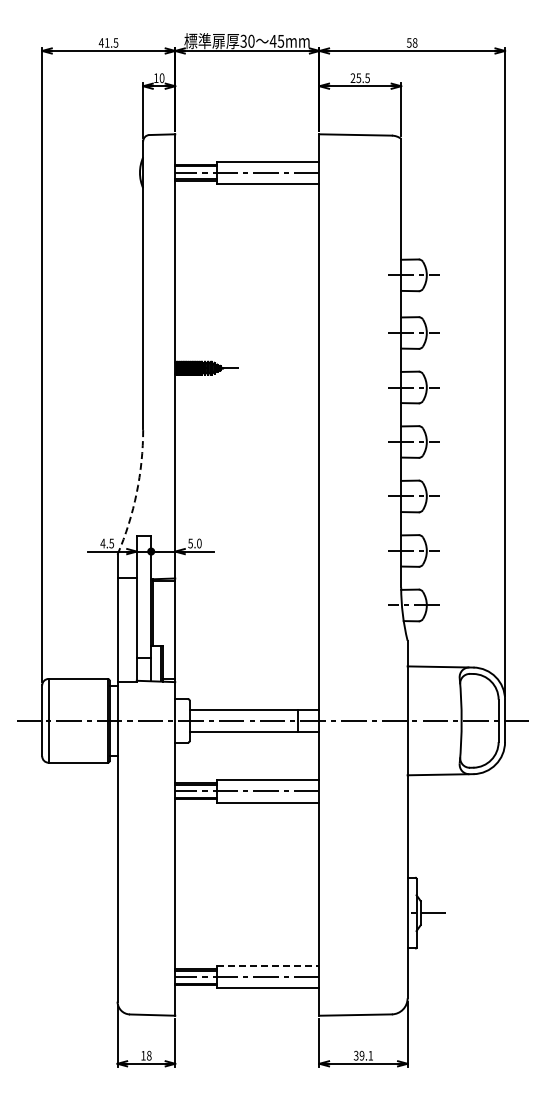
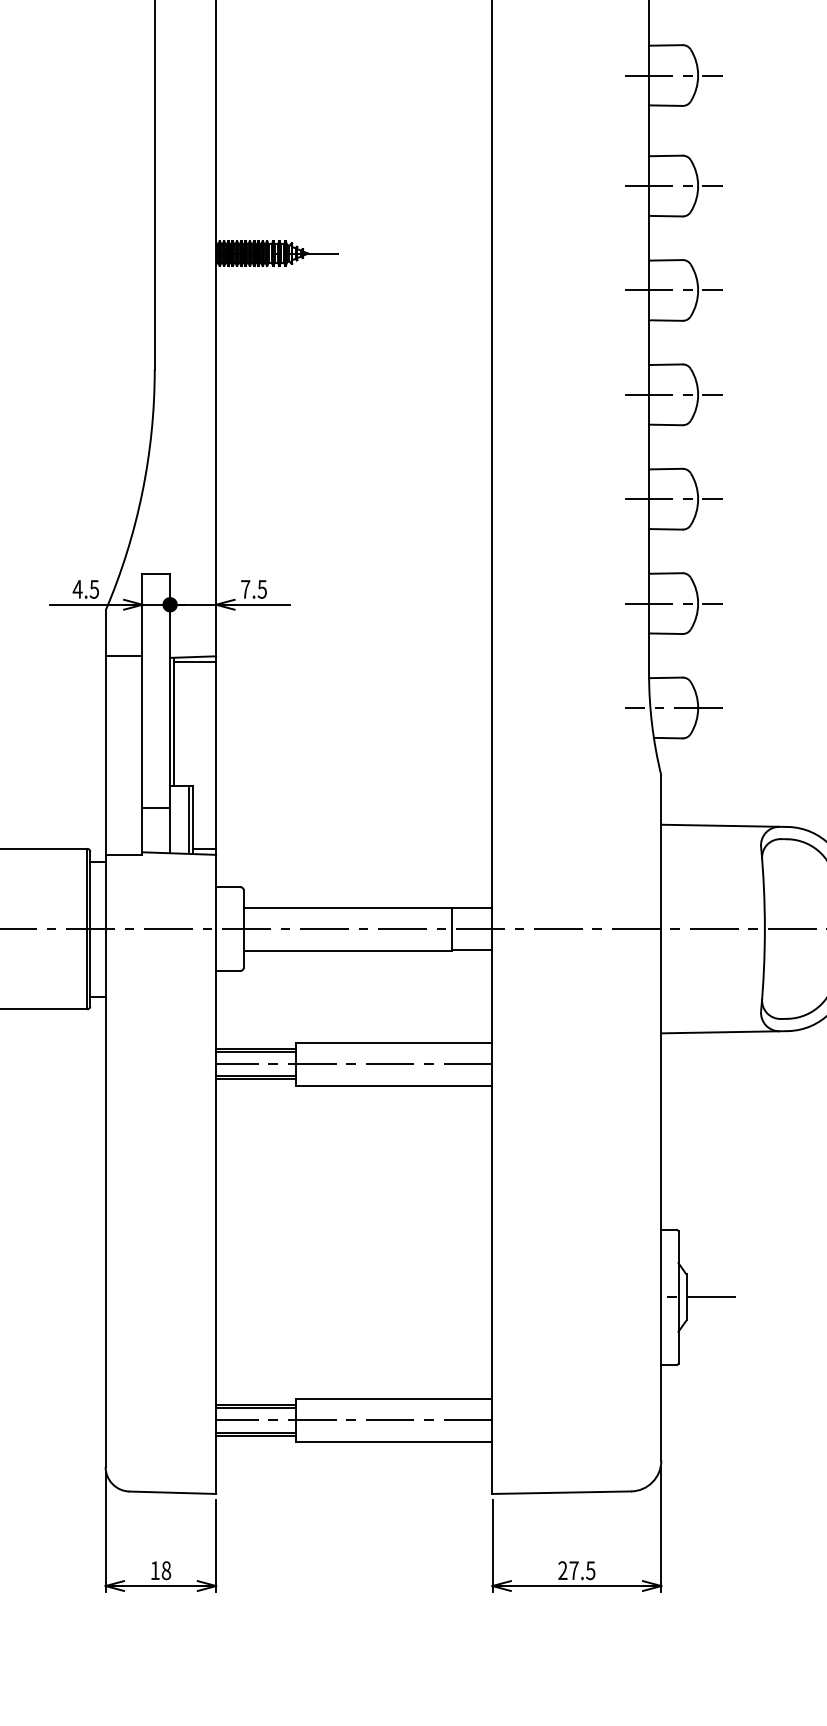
arc: (136, 493) -> (141, 493), dashed -> solid
text: (194, 543) -> (253, 589), 5.0 -> 7.5
line: (268, 966) -> (394, 1399), dashed -> solid
text: (363, 1055) -> (576, 1570), 39.1 -> 27.5

